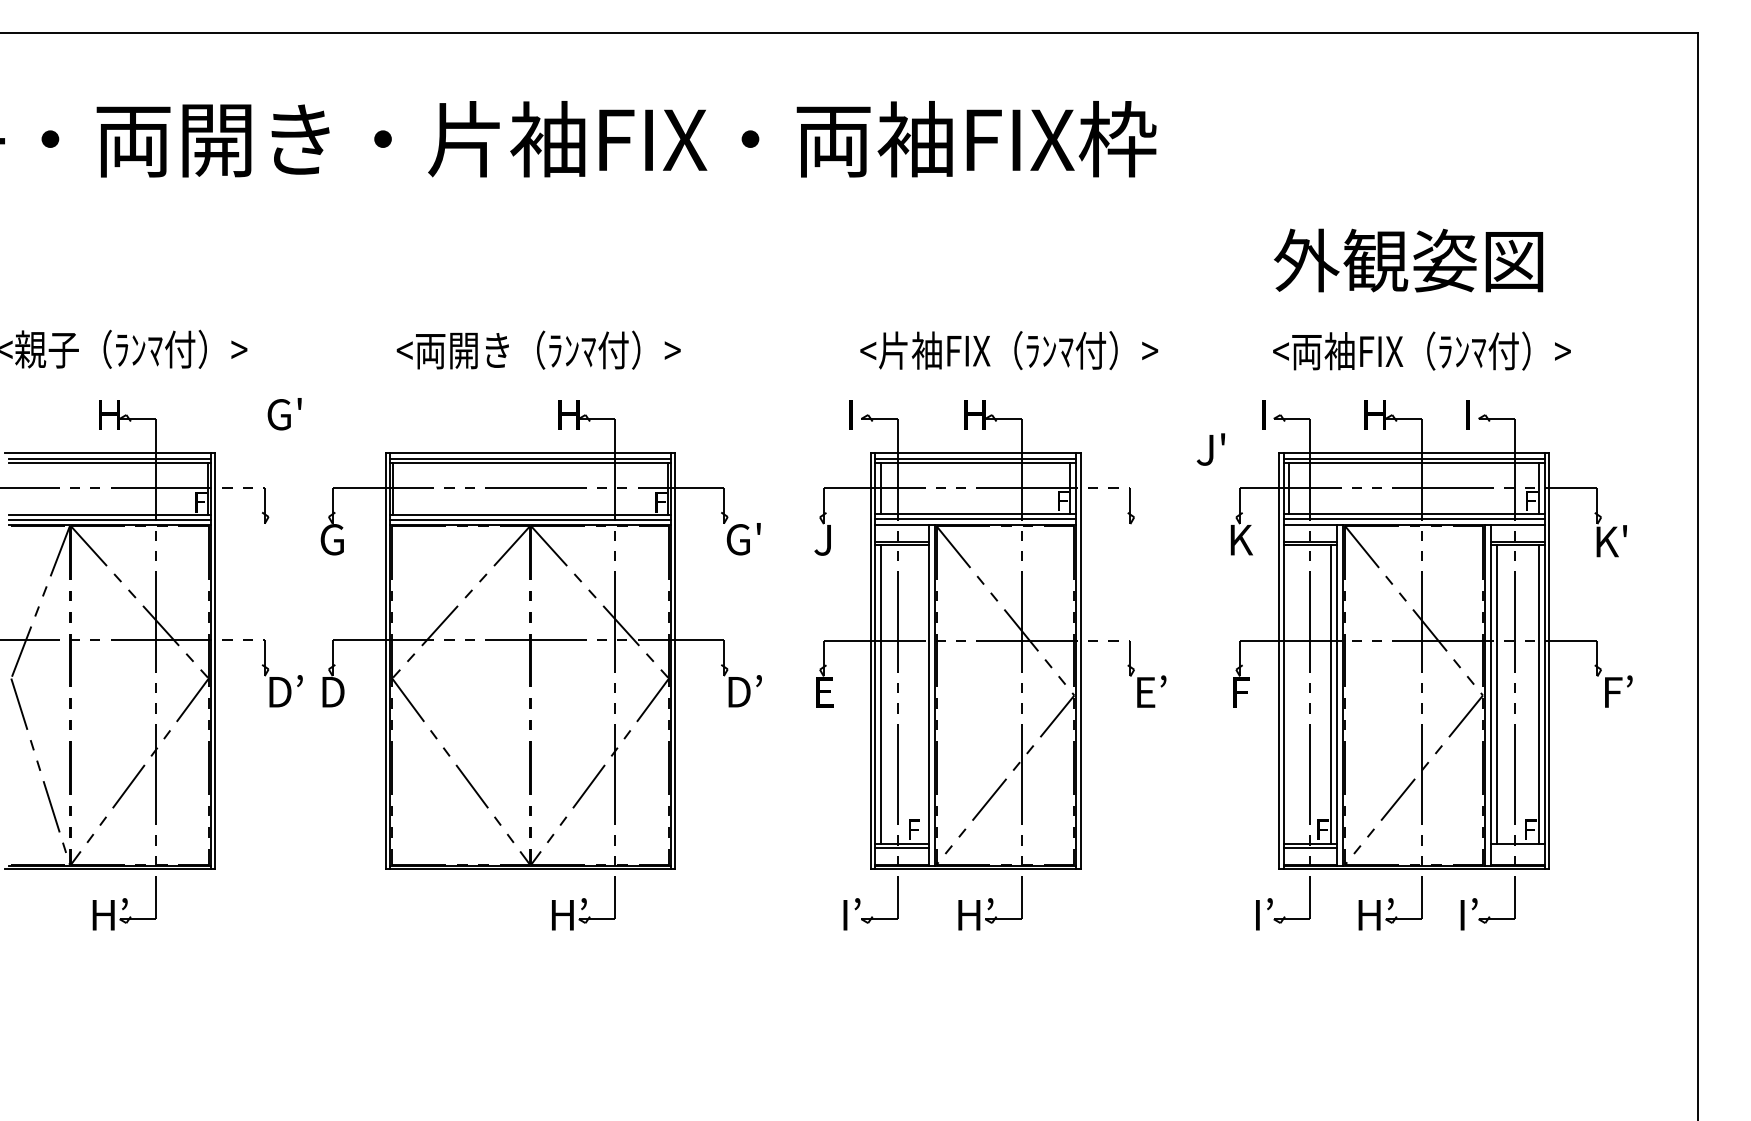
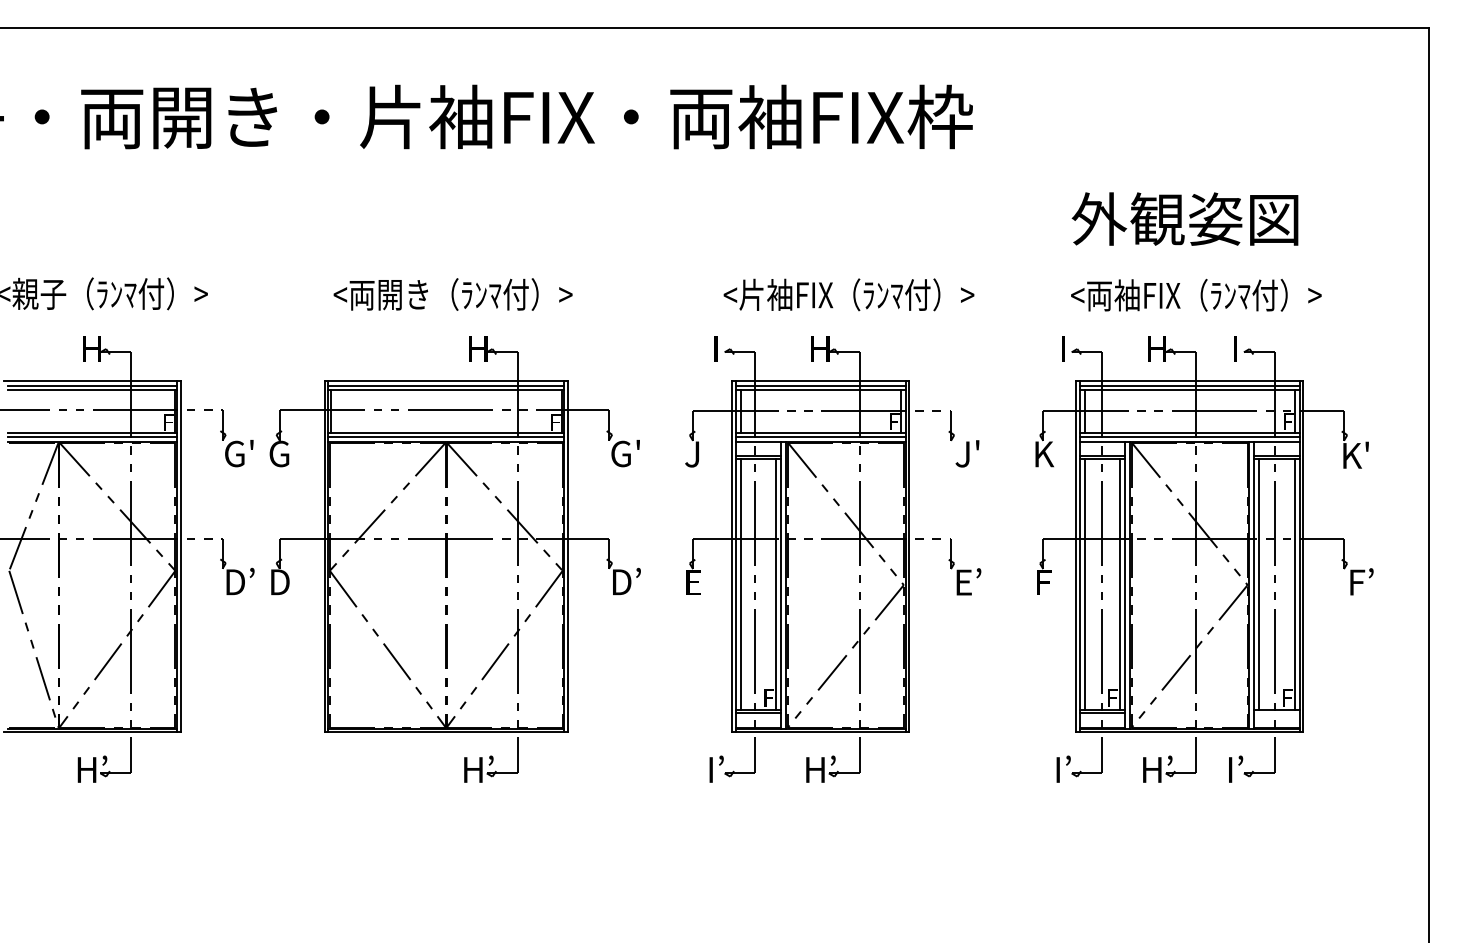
text: (284, 414) -> (239, 453), moved
text: (1210, 449) -> (967, 453), moved
line: (922, 694) -> (776, 584), added
line: (1289, 694) -> (1084, 584), added

